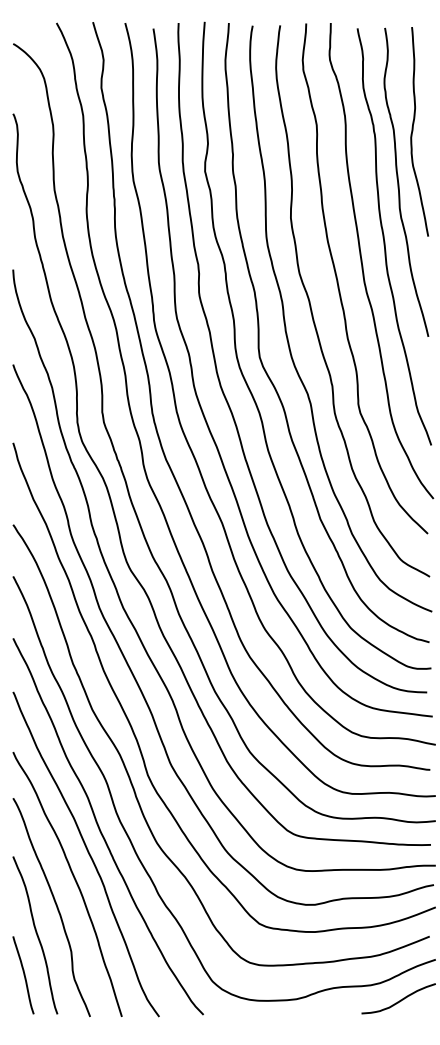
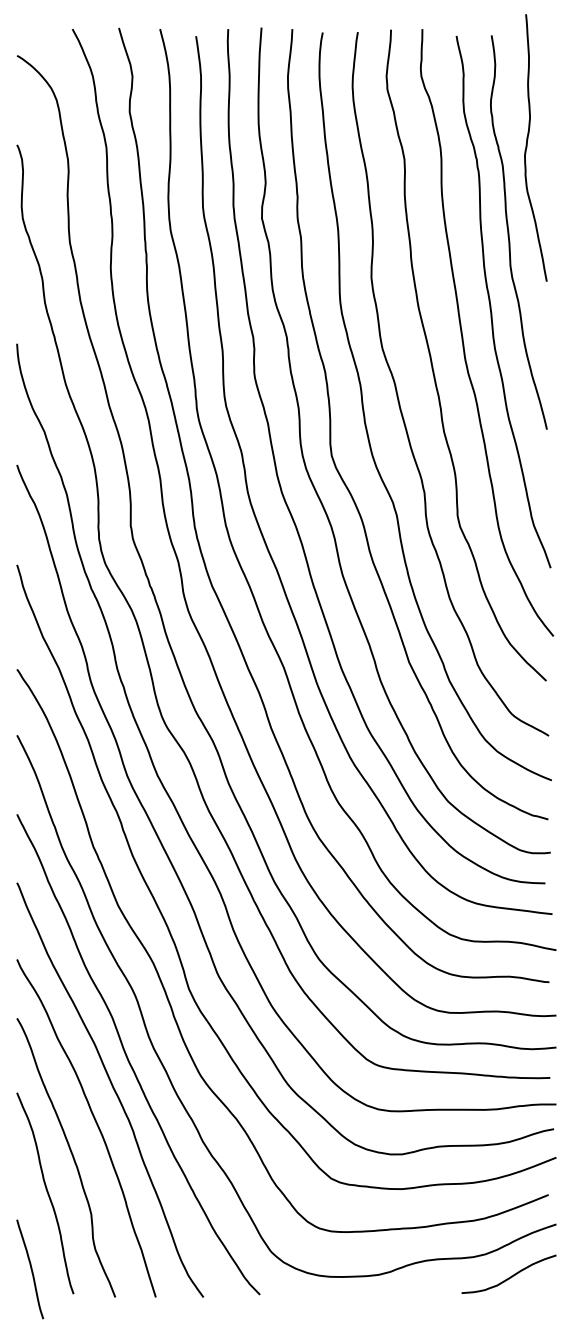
curve: (413, 131) -> (527, 147), moved
curve: (23, 975) -> (30, 1269), moved

